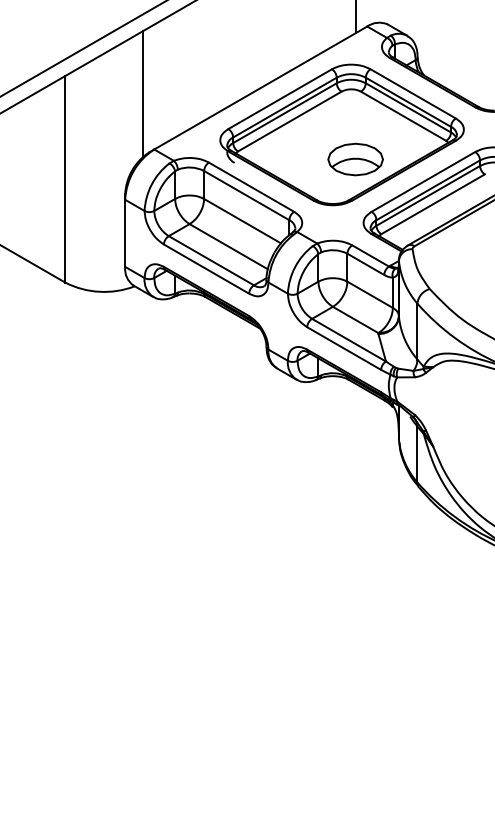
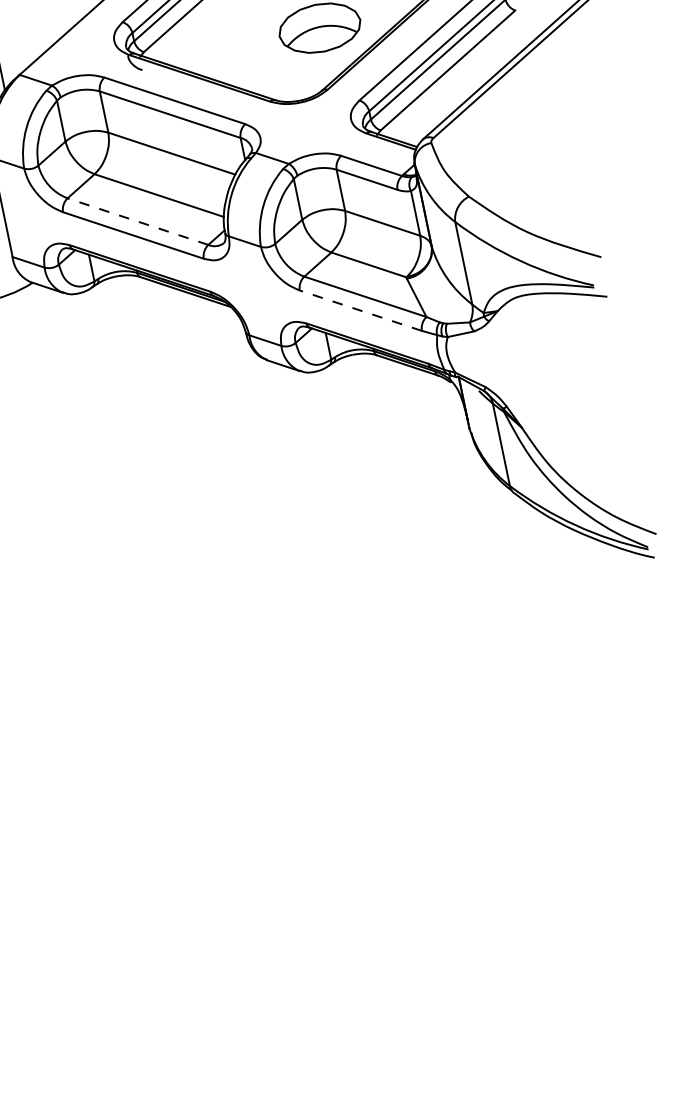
line: (210, 260) -> (136, 221), solid -> dashed
line: (344, 348) -> (361, 310), solid -> dashed

